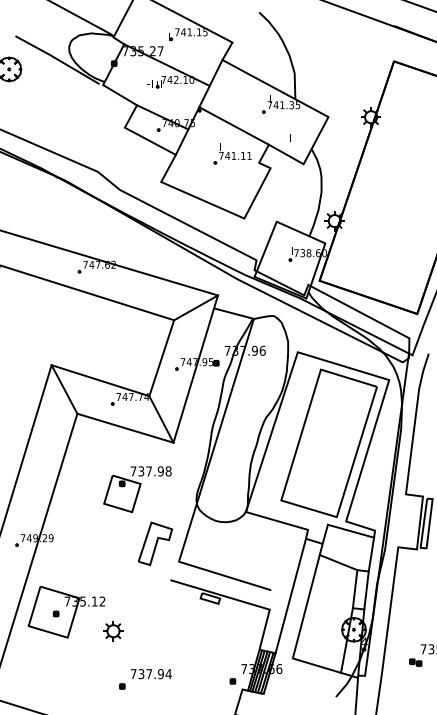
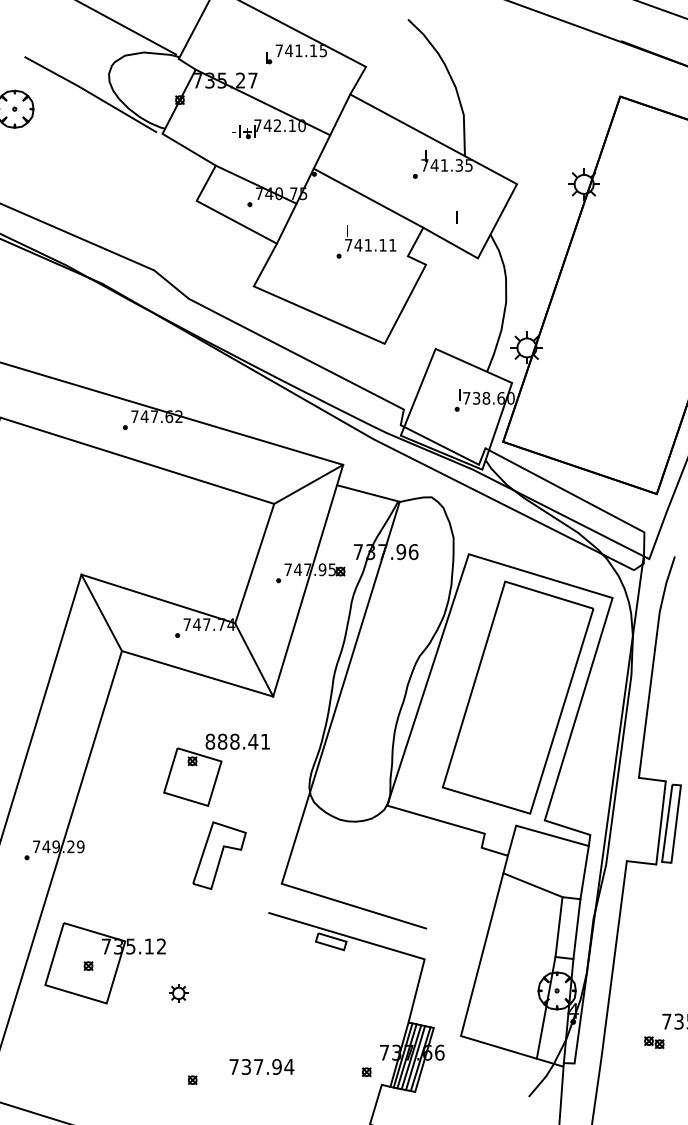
text: (150, 471) -> (237, 741), 737.98 -> 888.41
part: (155, 543) -> (219, 855), moved
line: (290, 595) -> (457, 936), removed
part: (113, 631) -> (178, 993), size x0.6
text: (150, 674) -> (260, 1067), moved

